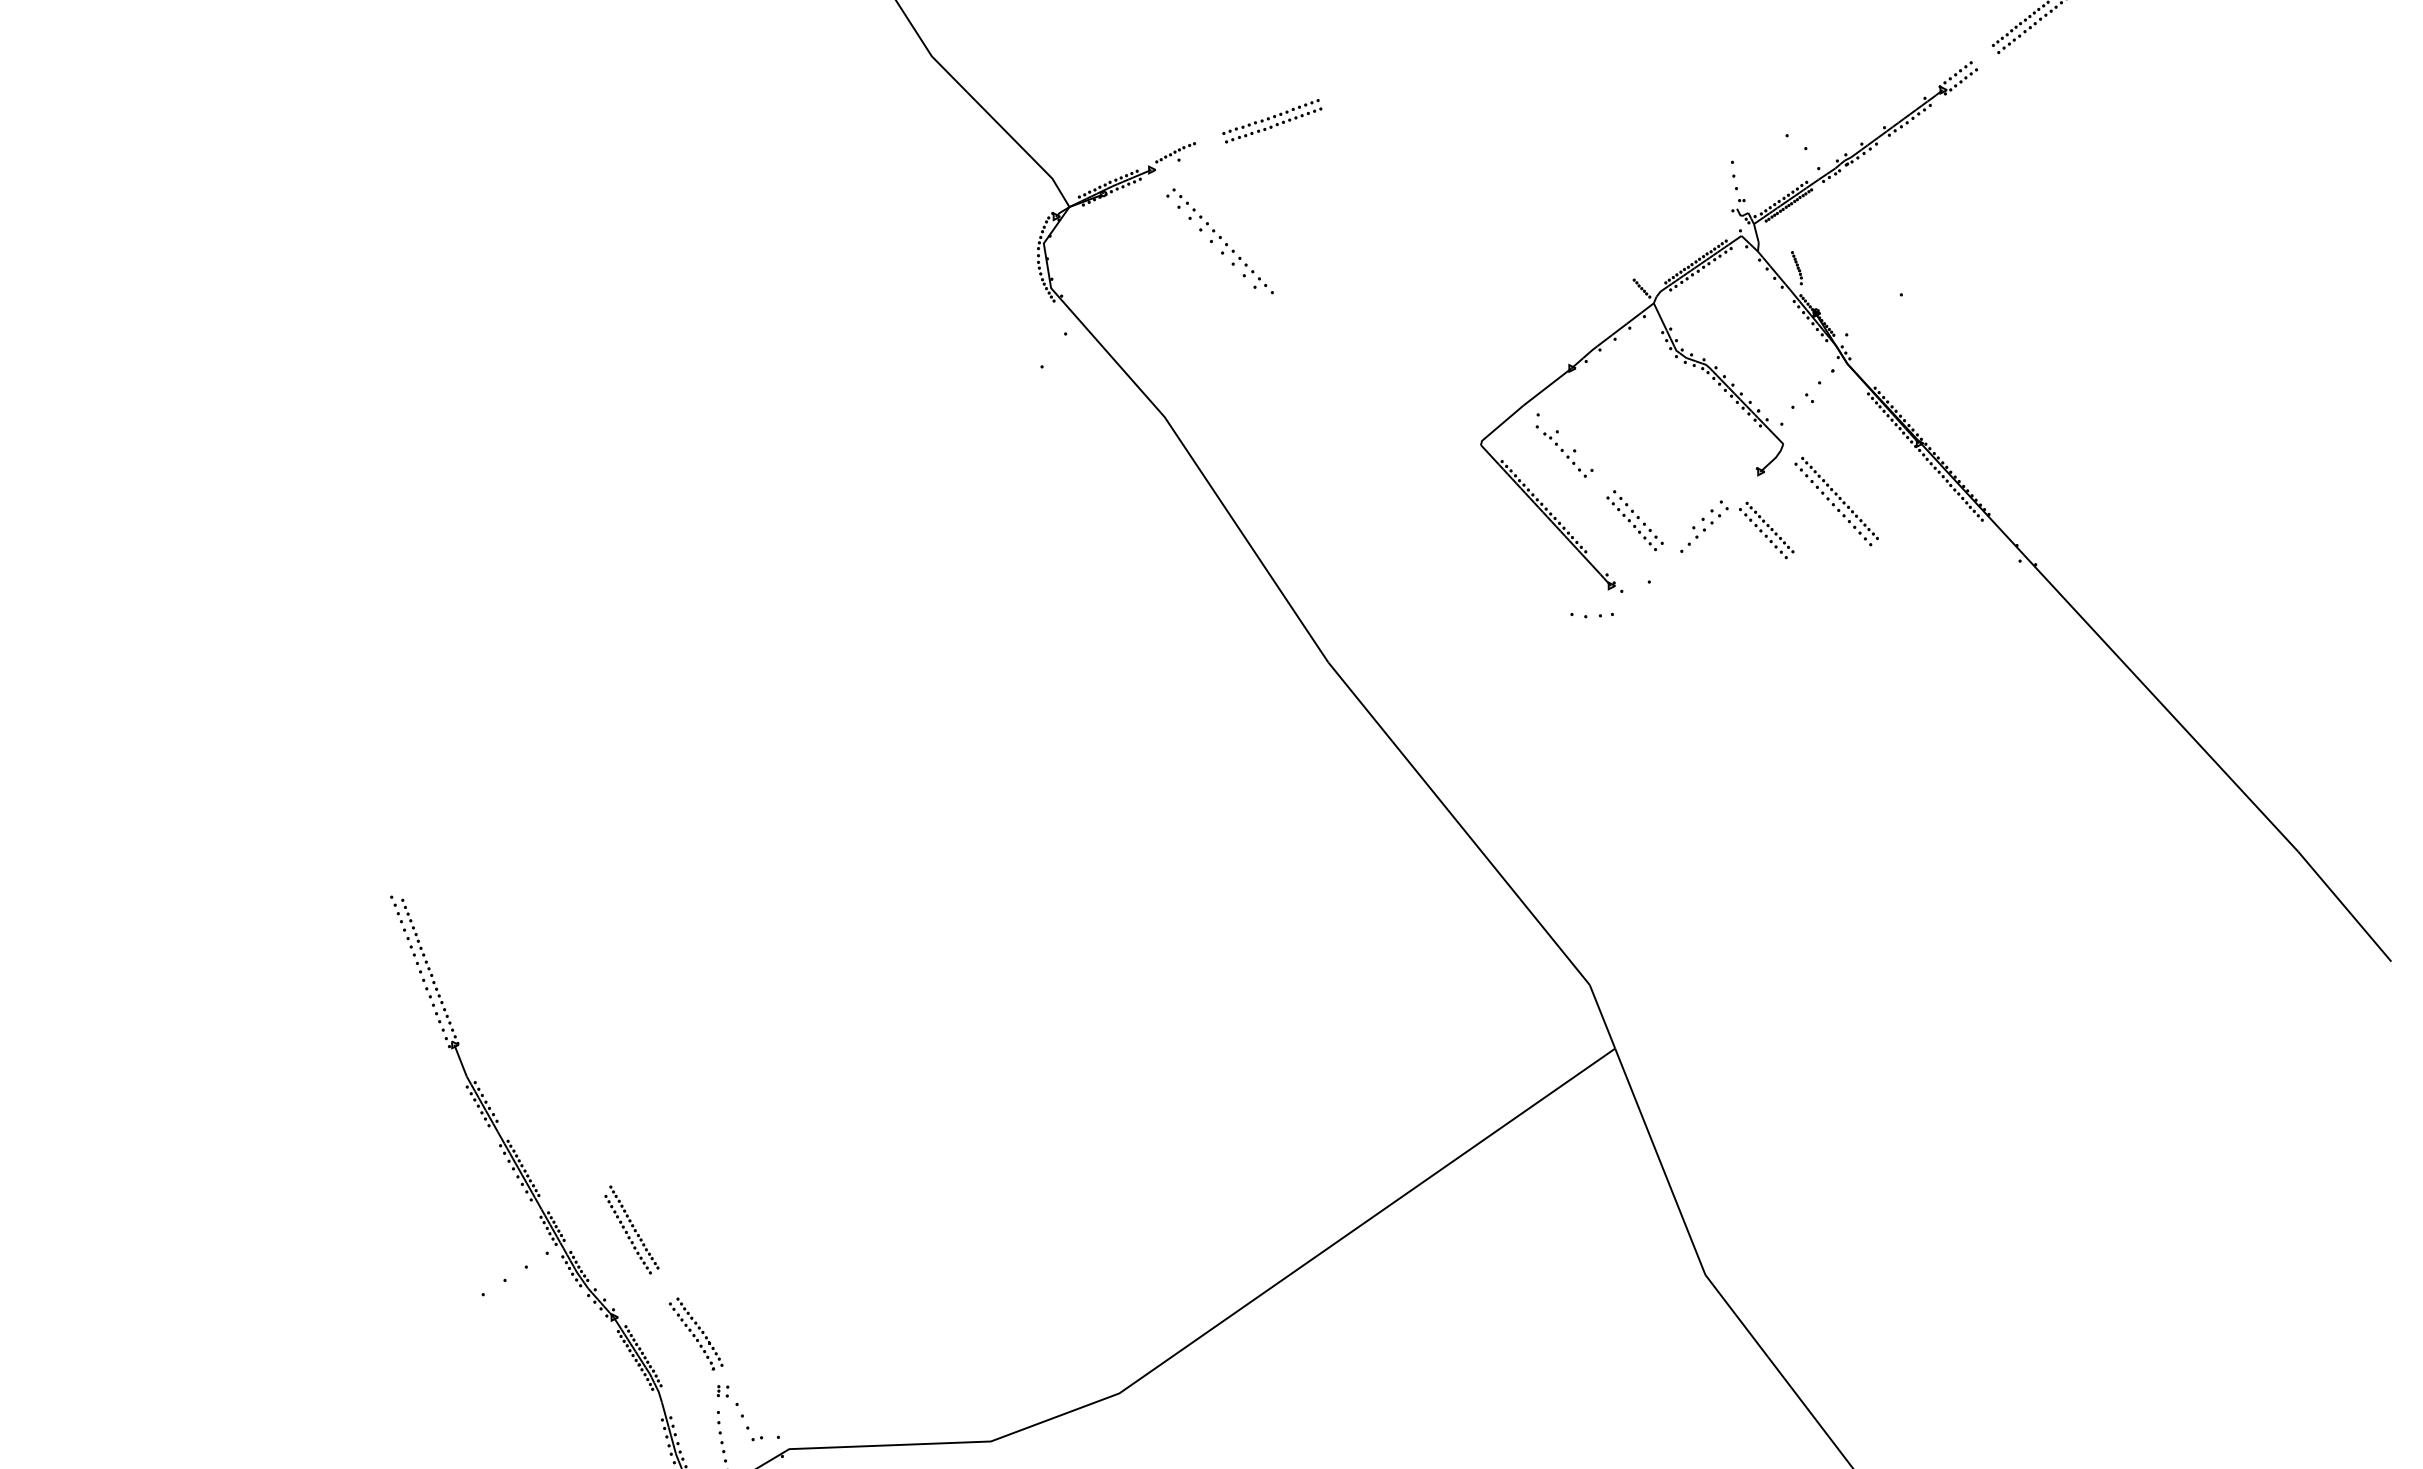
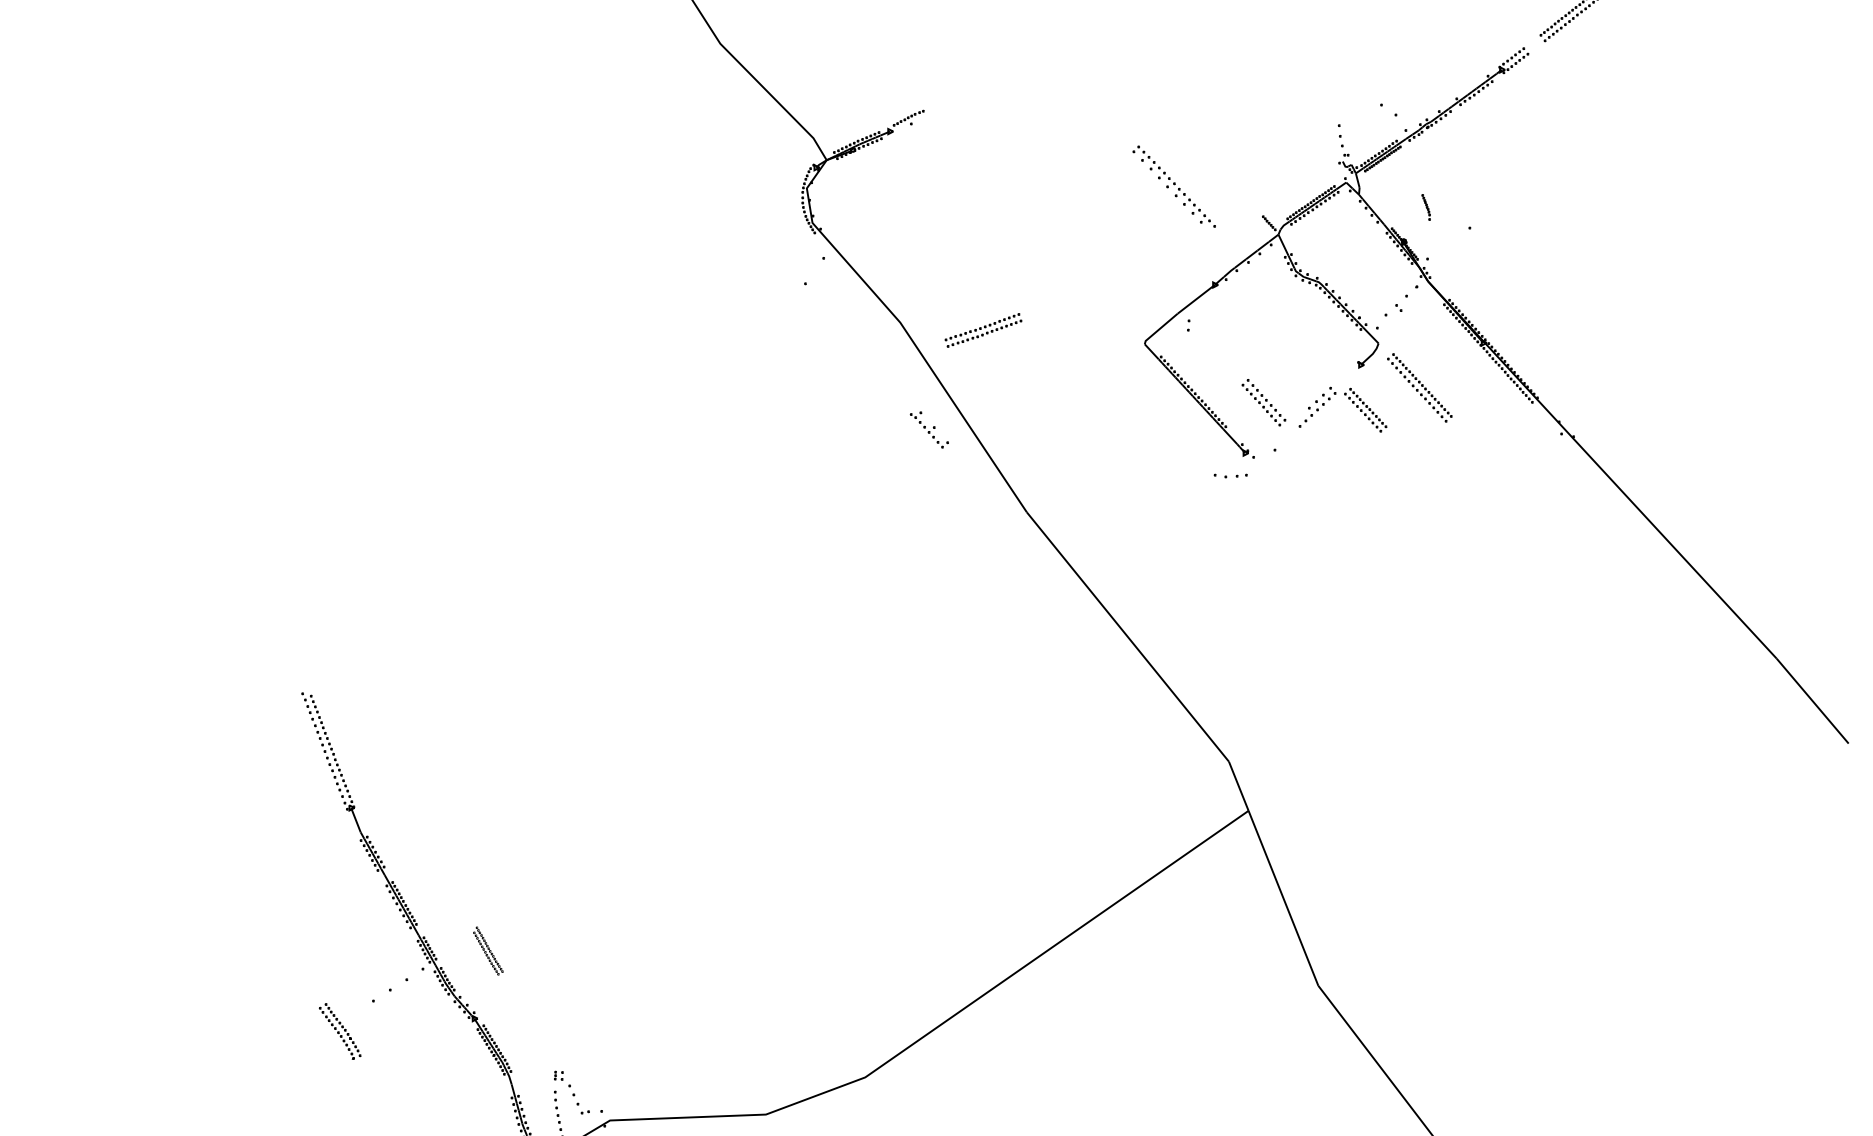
part: (1272, 121) -> (983, 330), moved
part: (1219, 241) -> (1173, 186), moved
part: (1796, 268) -> (1425, 207), moved
part: (1568, 453) -> (929, 429), moved
part: (631, 1229) -> (488, 950), size x0.7
part: (696, 1333) -> (340, 1031), moved

